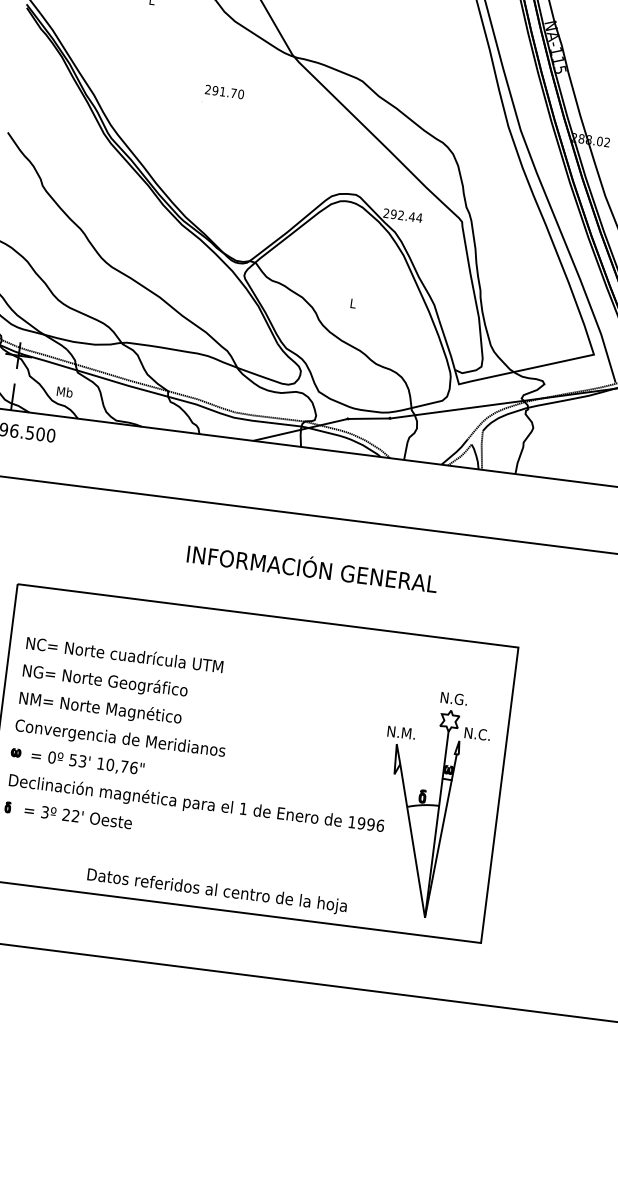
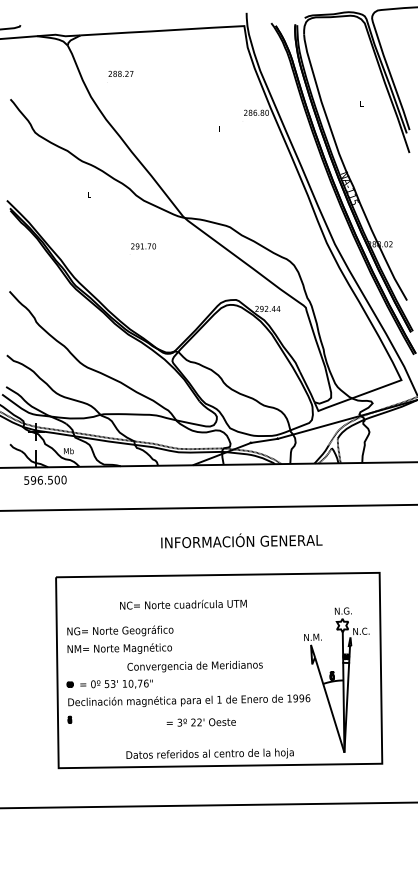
text: (124, 654) -> (183, 604), moved
text: (119, 739) -> (194, 666), moved
text: (77, 816) -> (200, 722), moved

